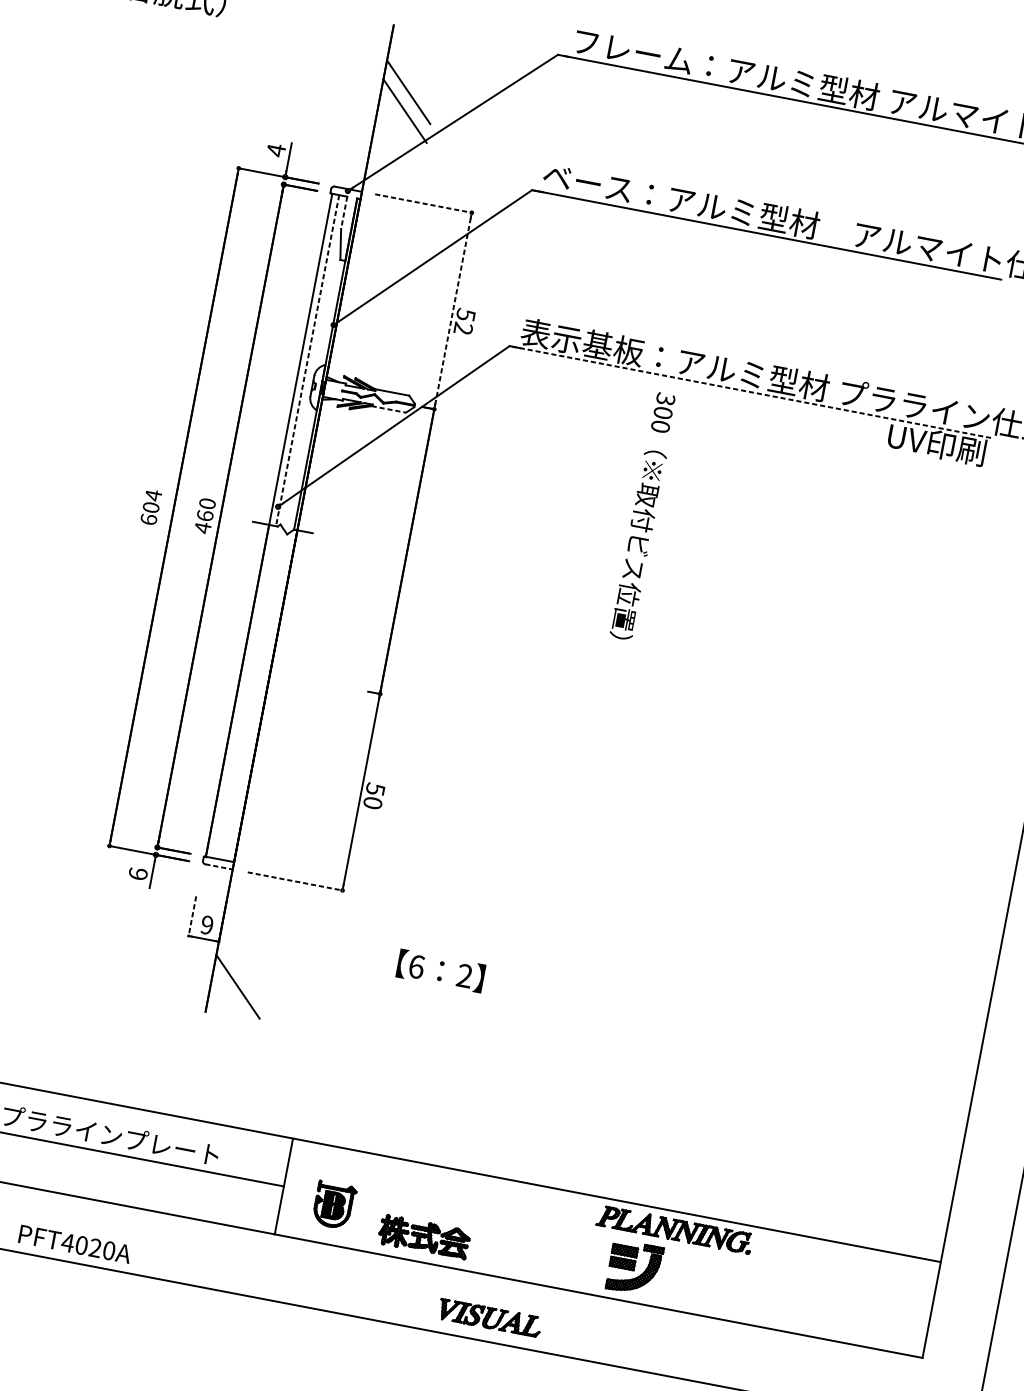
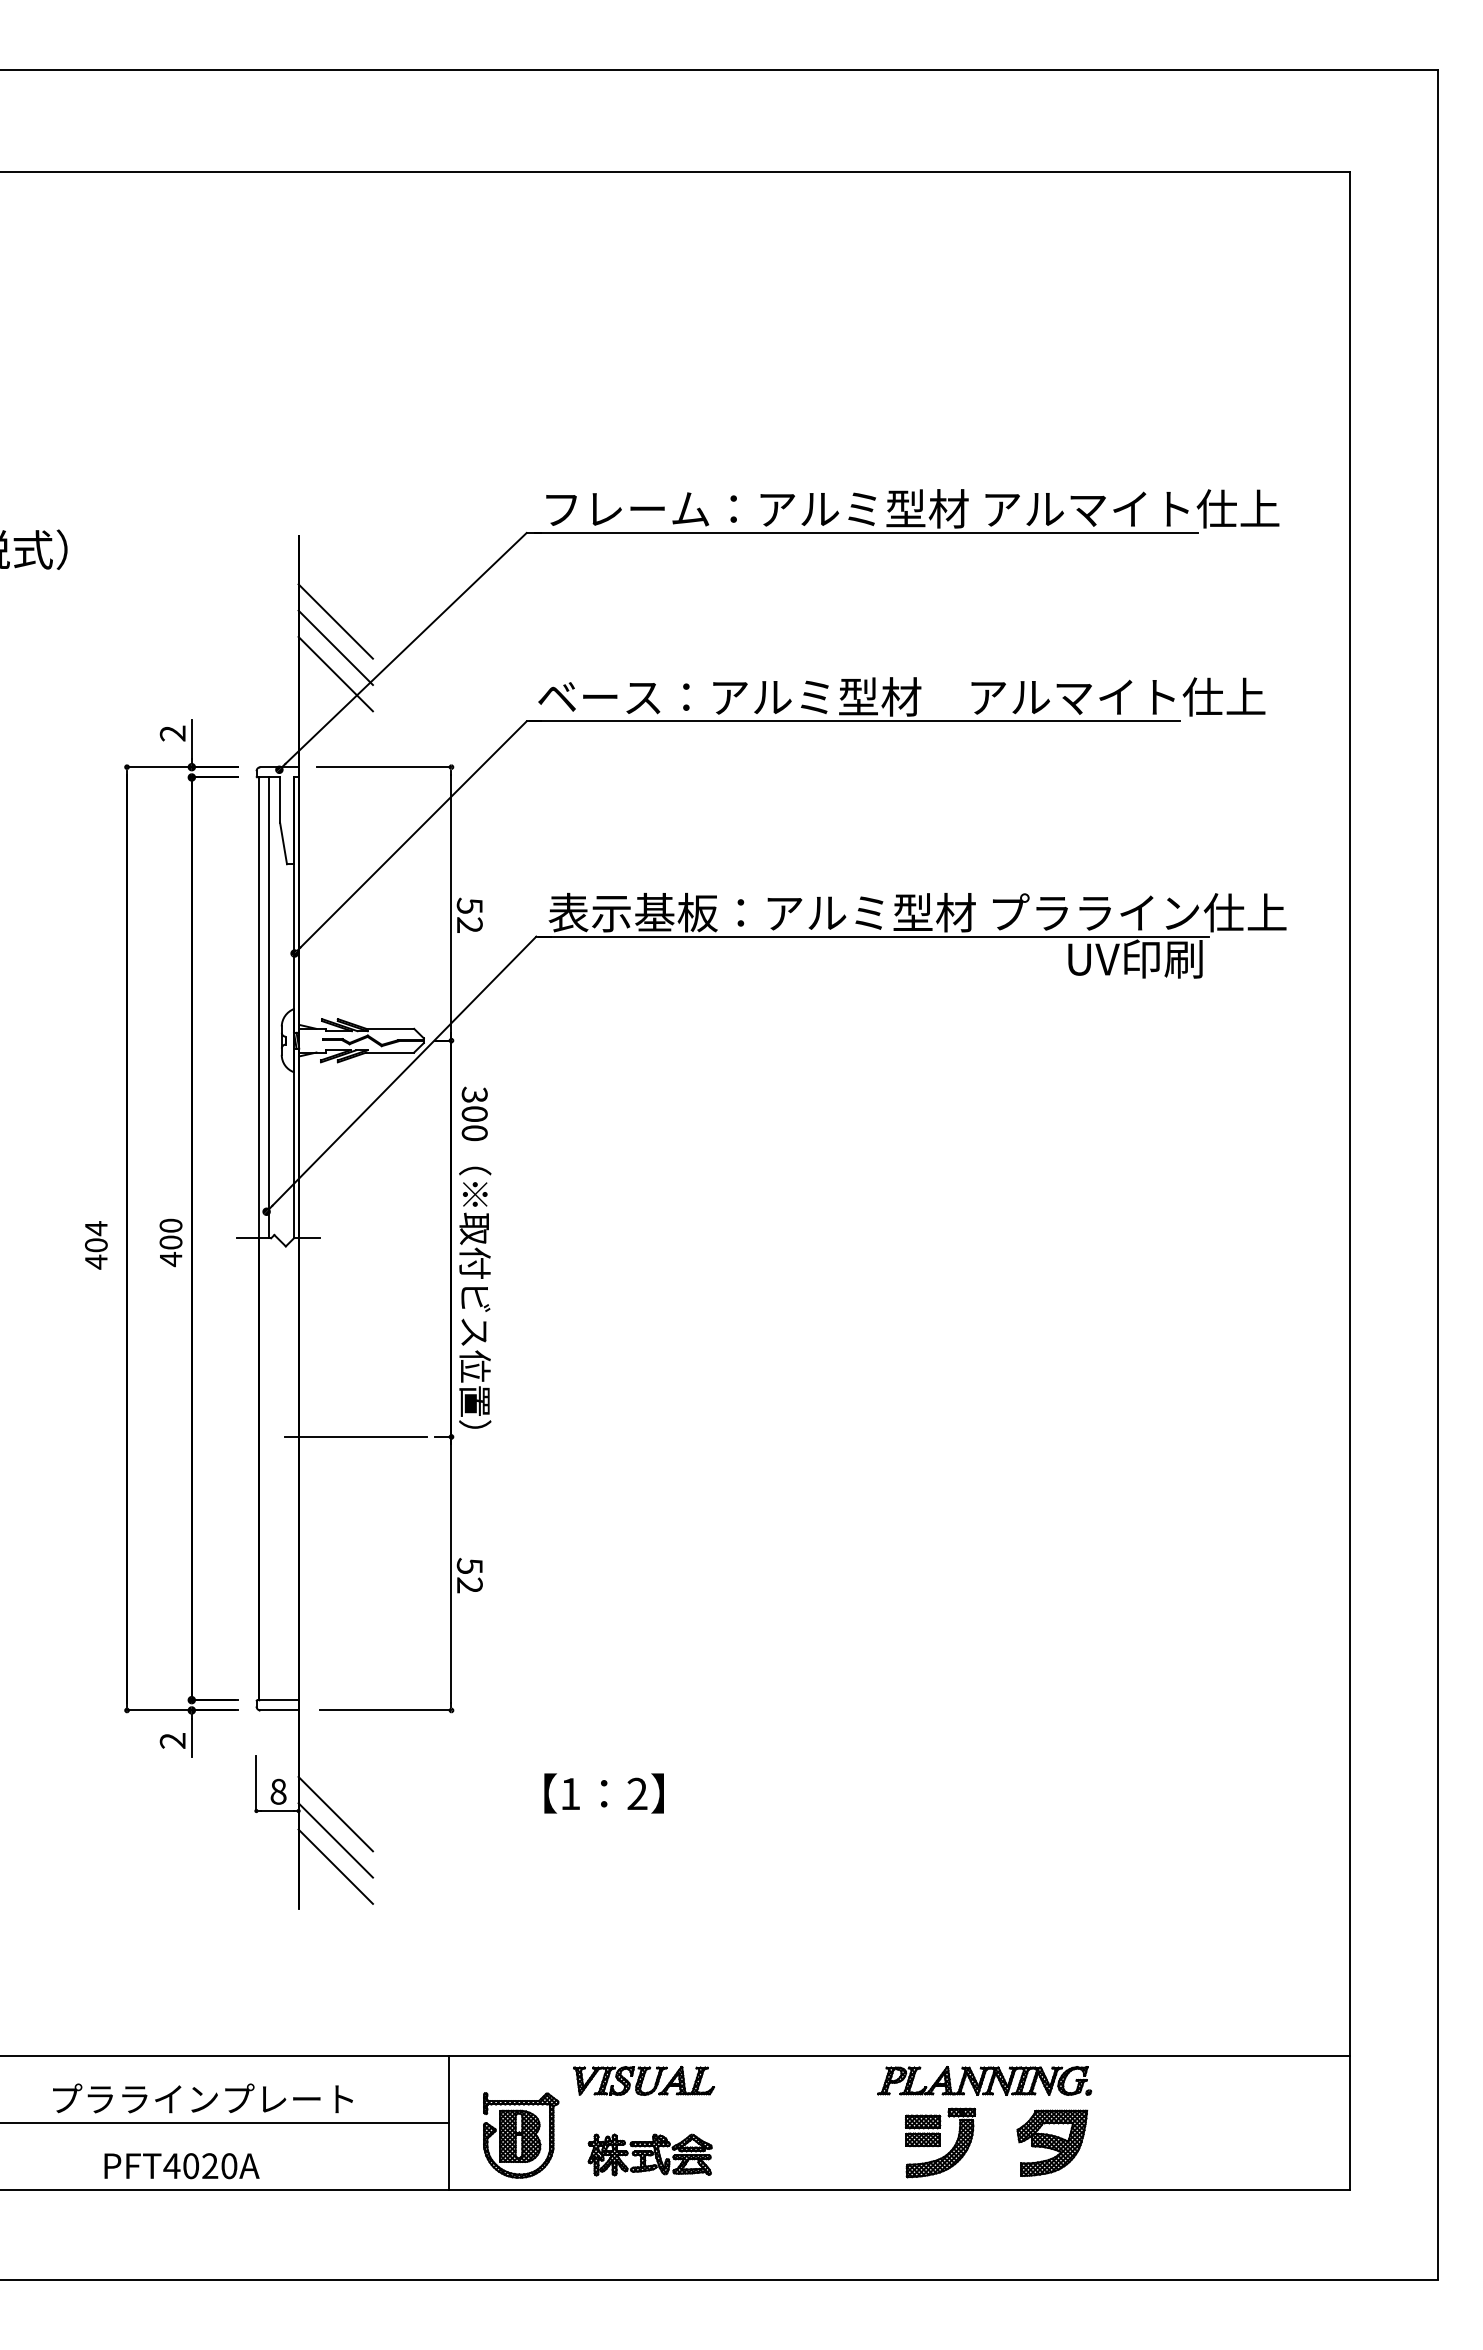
line: (401, 129) -> (335, 673), added
text: (276, 150) -> (172, 733), 4 -> 2
line: (423, 203) -> (384, 767), dashed -> solid
line: (344, 213) -> (280, 800), dashed -> solid
line: (452, 314) -> (451, 908), dashed -> solid
line: (307, 361) -> (268, 1008), dashed -> solid
line: (752, 392) -> (874, 936), dashed -> solid
line: (388, 409) -> (390, 1052), dashed -> solid
text: (204, 515) -> (170, 1242), 460 -> 400
text: (644, 516) -> (475, 1257), moved
text: (148, 519) -> (95, 1261), 604 -> 404
line: (311, 680) -> (356, 1436), added
text: (372, 803) -> (469, 1585), 50 -> 52
line: (219, 867) -> (280, 1710), dashed -> solid
text: (138, 873) -> (172, 1740), 6 -> 2
line: (295, 881) -> (385, 1710), dashed -> solid
line: (192, 916) -> (256, 1783), dashed -> solid
text: (207, 924) -> (278, 1791), 9 -> 8
line: (245, 948) -> (335, 1813), added
text: (416, 966) -> (570, 1793), 6 -> 1
line: (241, 968) -> (335, 1840), added
part: (334, 1205) -> (521, 2135), size x1.43
text: (74, 1244) -> (181, 2166), moved
part: (715, 1283) -> (1052, 2142), added
part: (489, 1317) -> (643, 2080), moved

